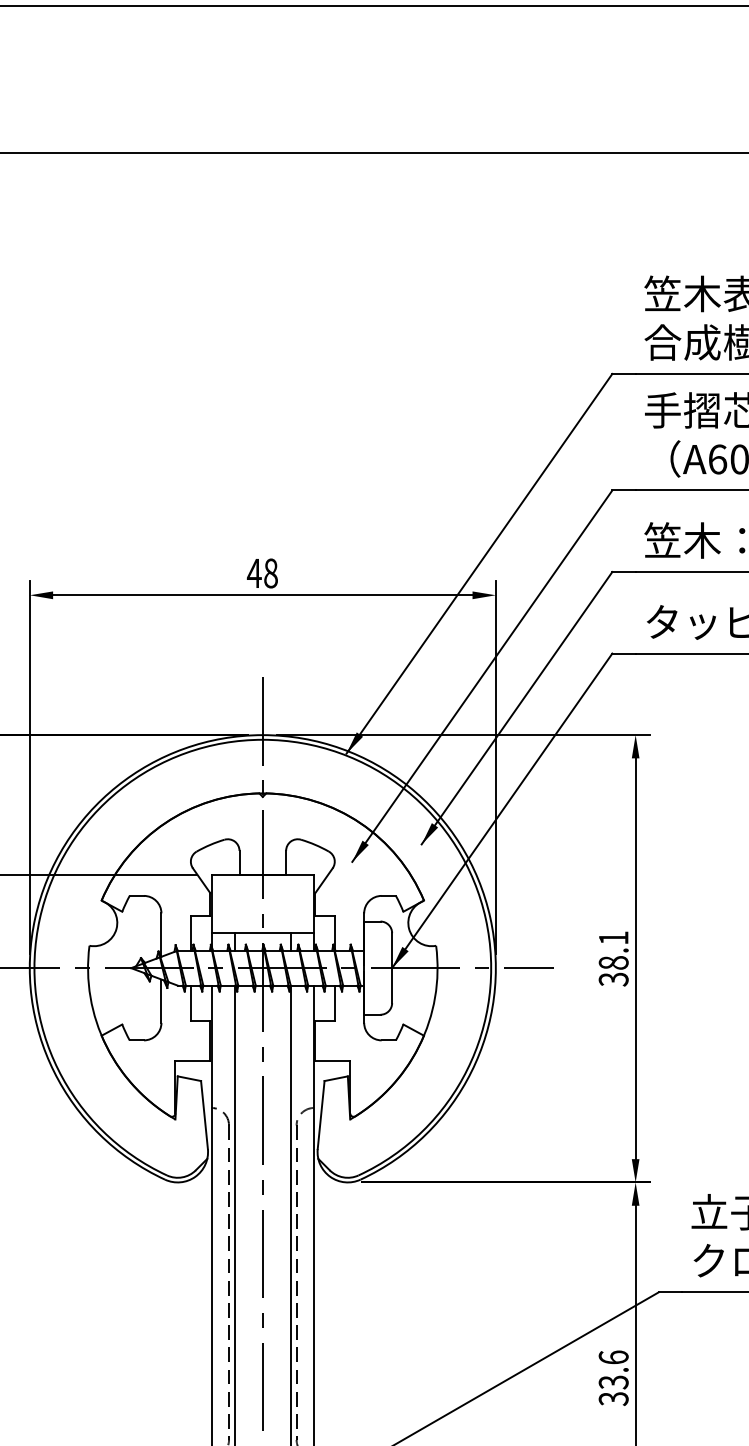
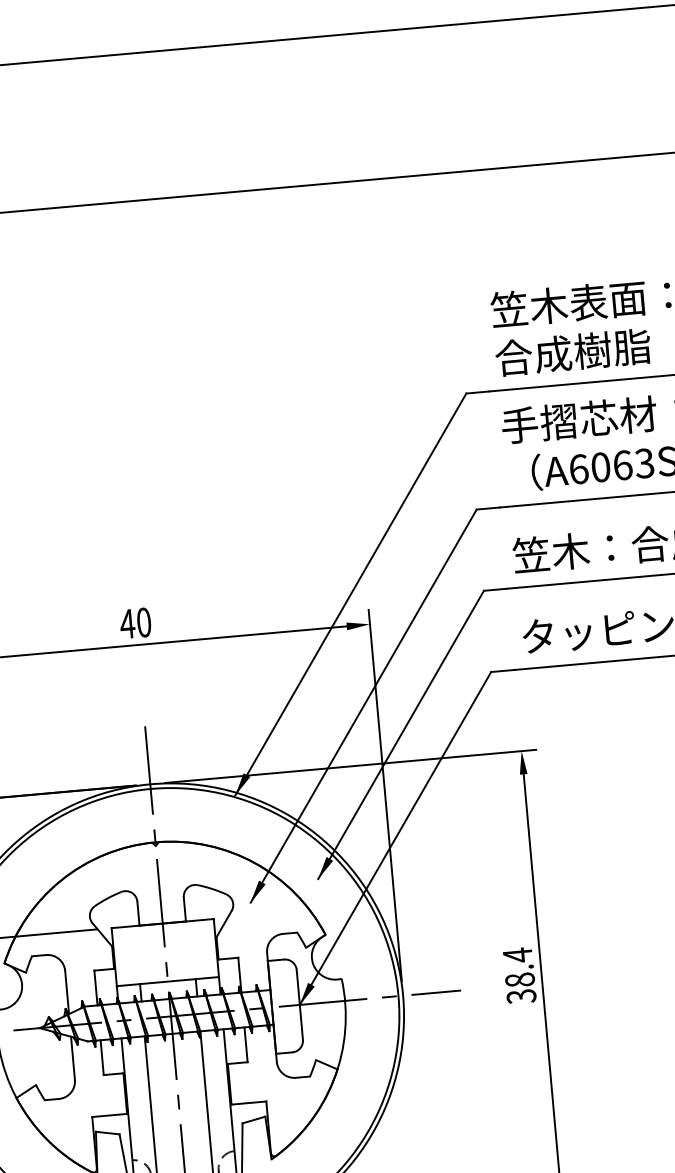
text: (270, 573) -> (143, 622), 48 -> 40
text: (613, 937) -> (517, 954), 38.1 -> 38.4

